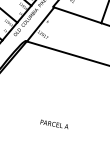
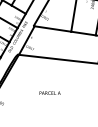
text: (54, 123) -> (49, 92), moved

